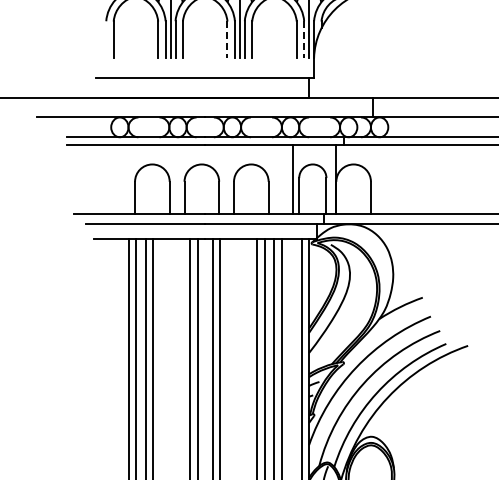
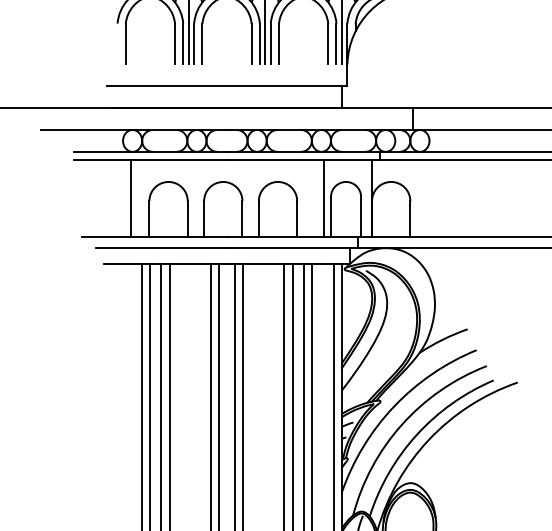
line: (227, 40) -> (251, 44), dashed -> solid
line: (304, 40) -> (336, 44), dashed -> solid
line: (117, 178) -> (130, 197), added

